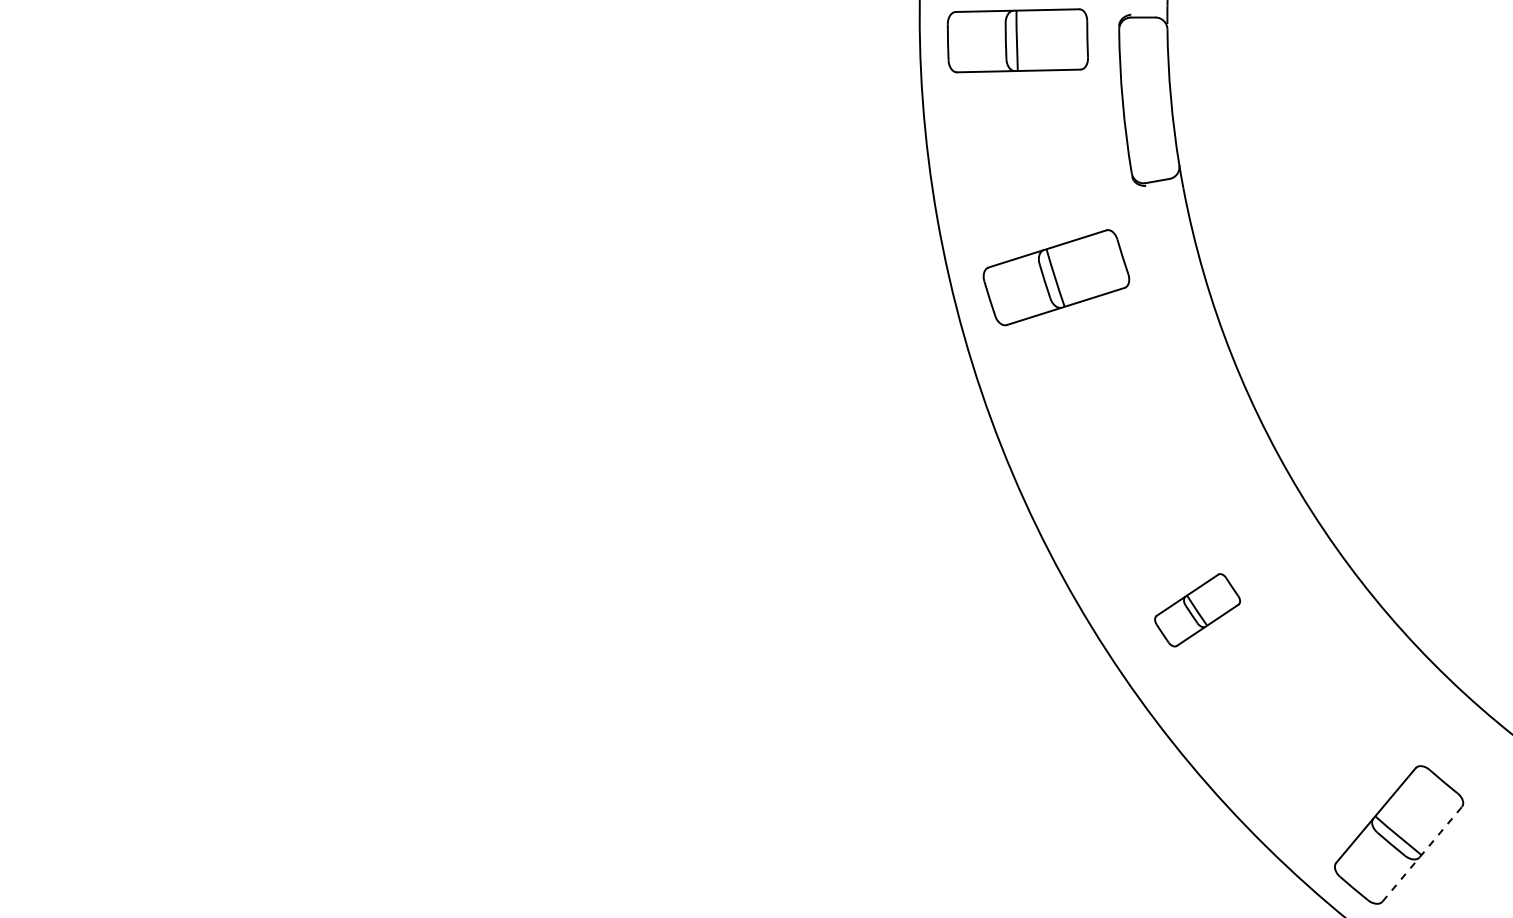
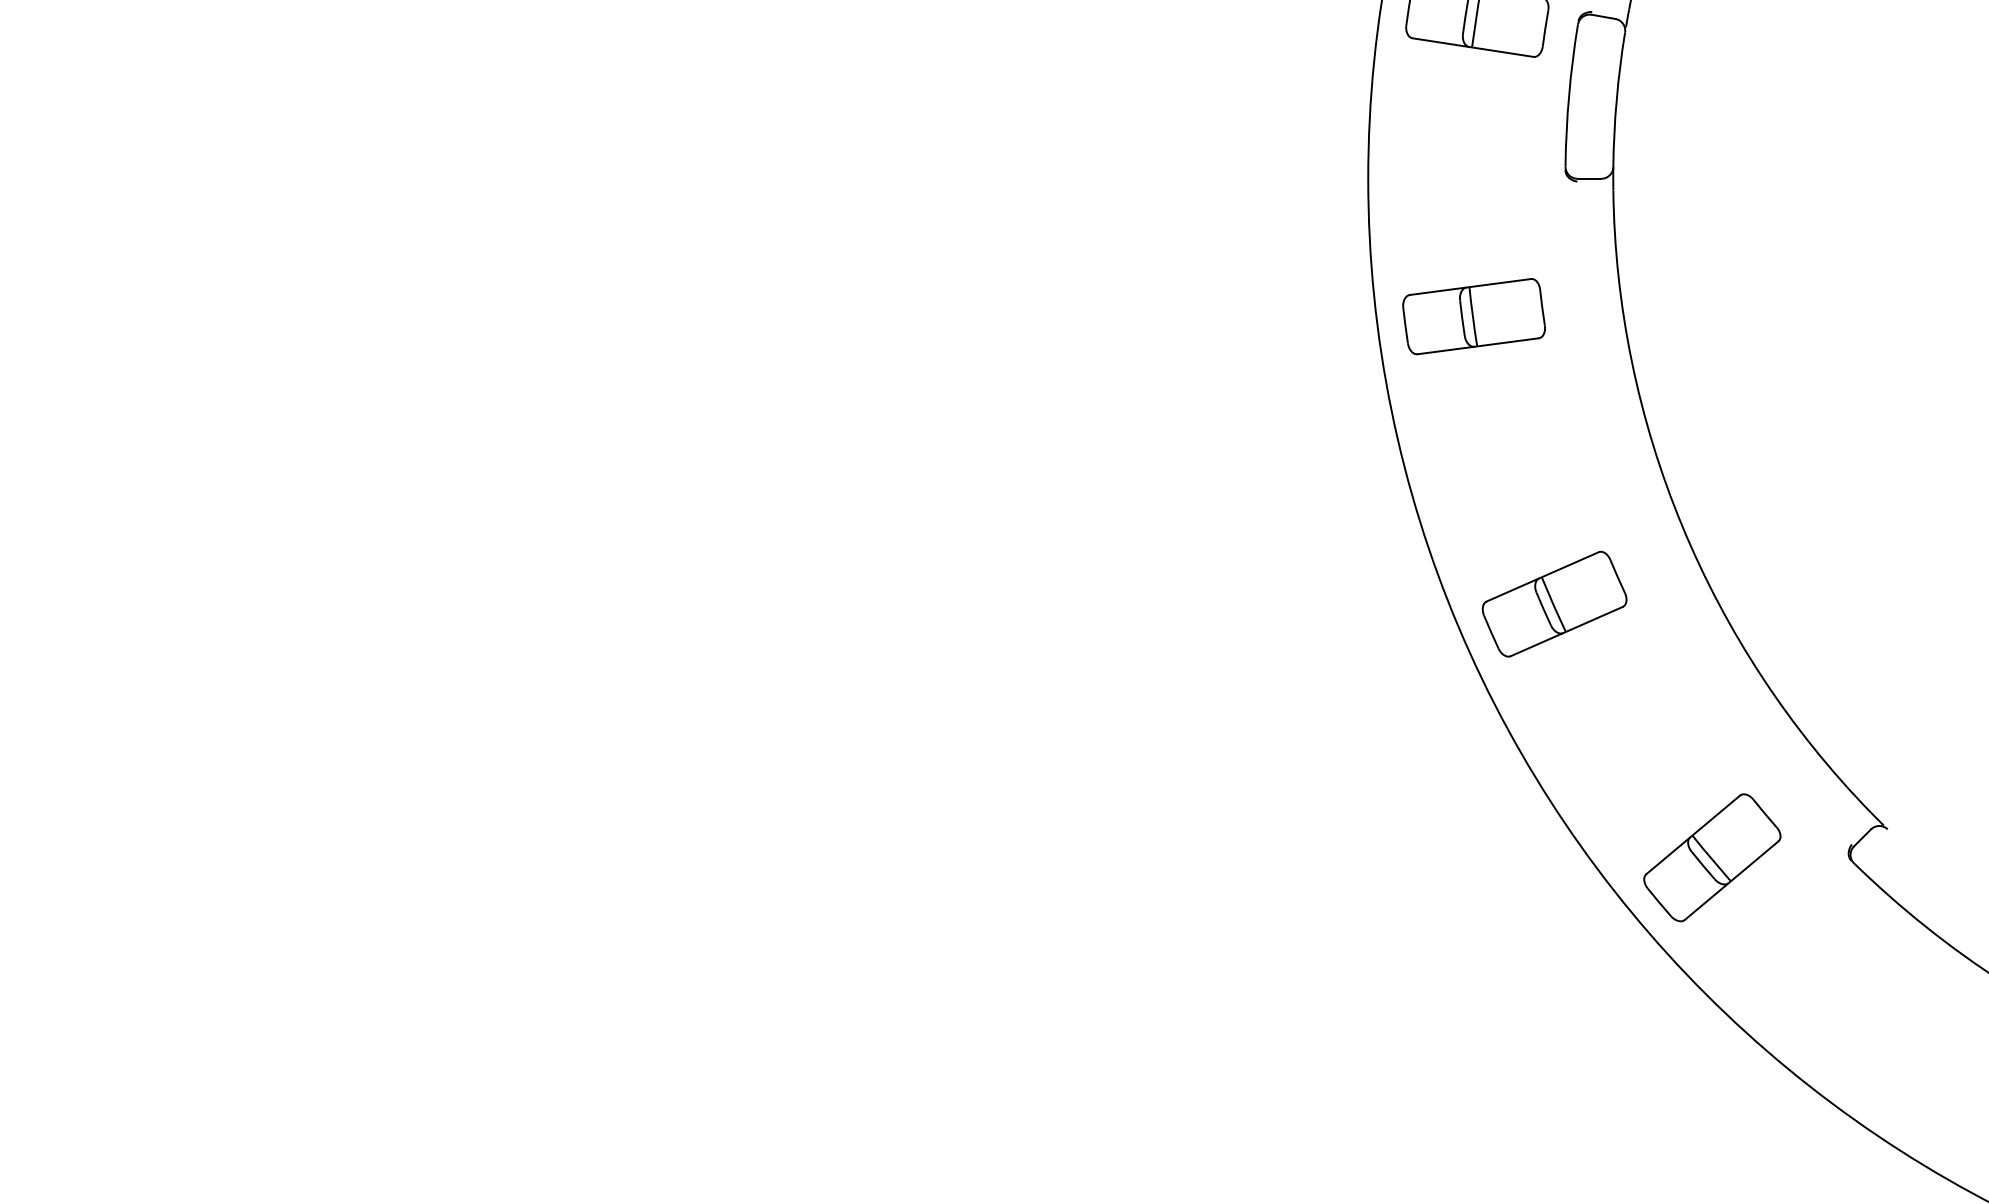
part: (1055, 277) -> (1473, 316), moved
part: (1197, 609) -> (1554, 603), size x1.67
line: (1423, 854) -> (1732, 880), dashed -> solid

